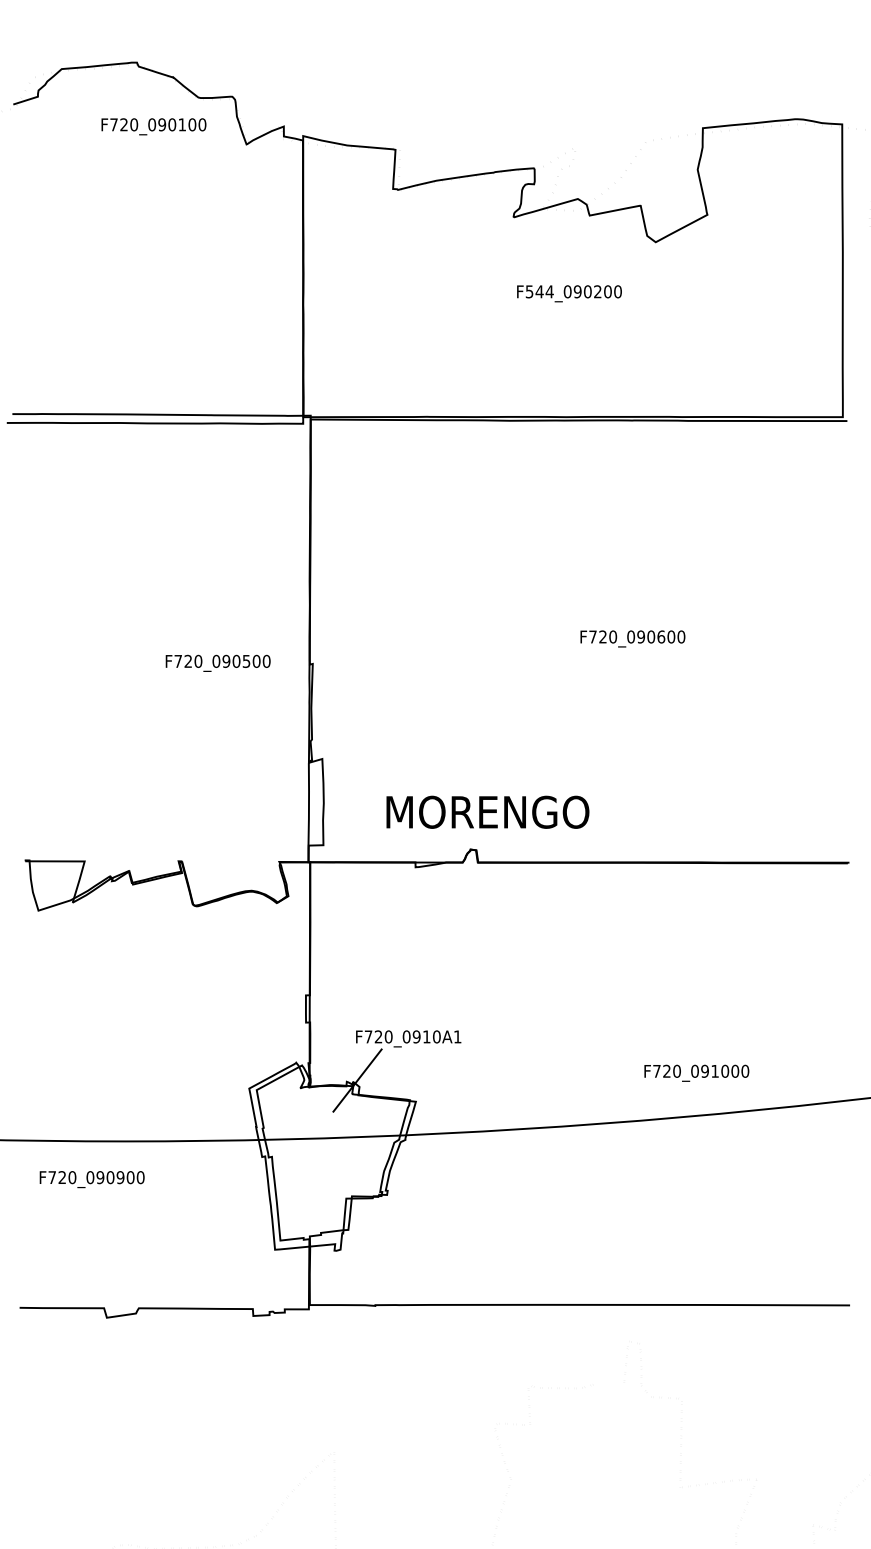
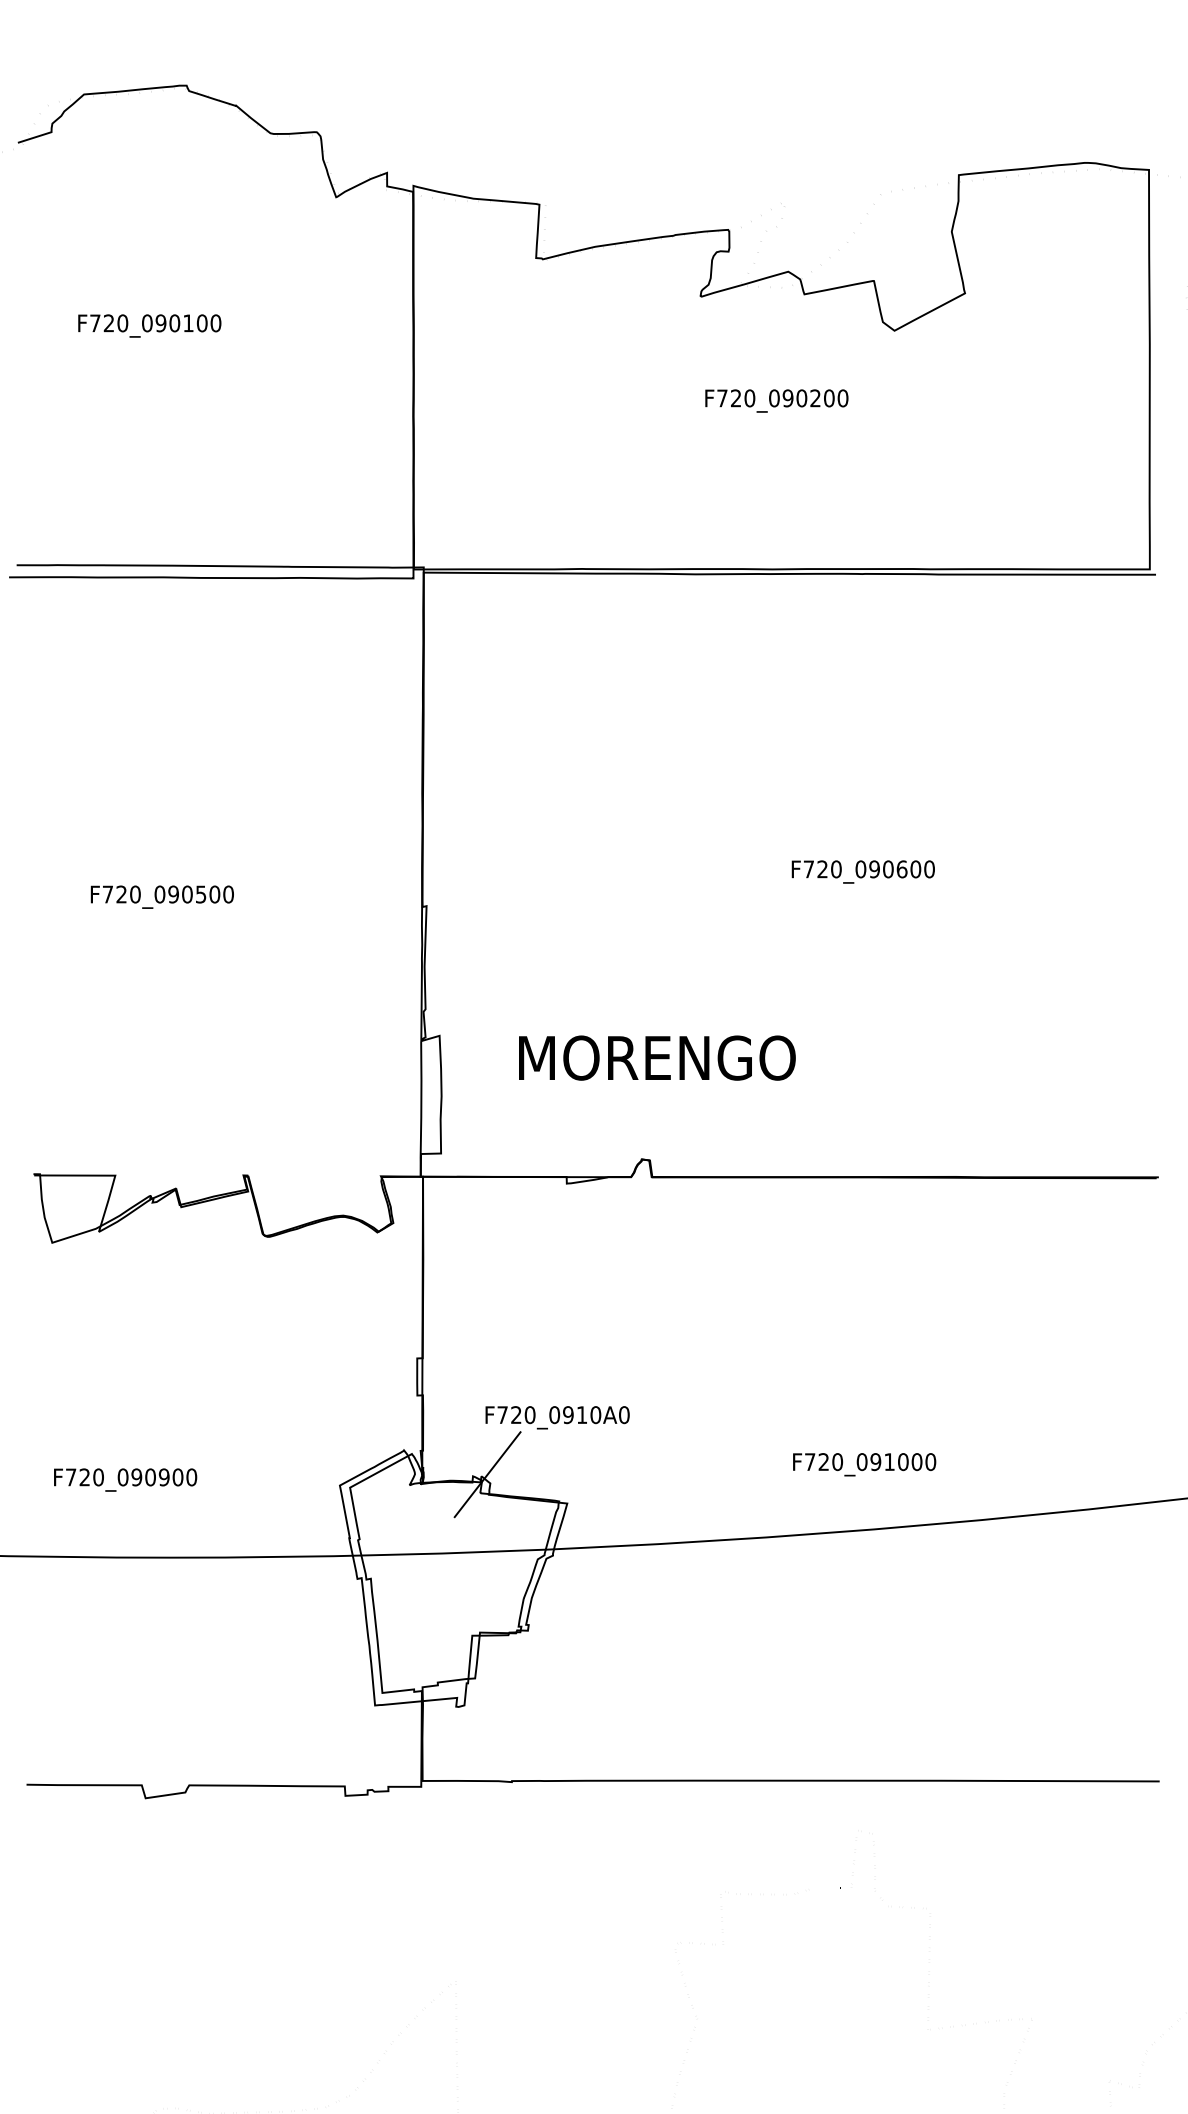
text: (153, 126) -> (149, 325), moved
text: (539, 291) -> (735, 397), F544_090200 -> F720_090200
text: (217, 662) -> (161, 895), moved
text: (487, 811) -> (656, 1057), moved
text: (457, 1036) -> (624, 1414), F720_0910A1 -> F720_0910A0
text: (696, 1072) -> (864, 1463), moved
text: (91, 1179) -> (124, 1479), moved

